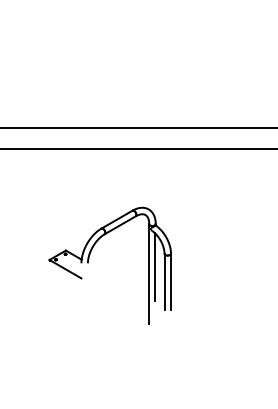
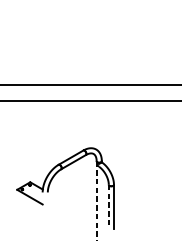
line: (154, 266) -> (100, 194), removed
line: (149, 274) -> (96, 201), solid -> dashed
line: (164, 281) -> (108, 206), solid -> dashed

